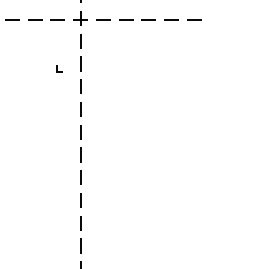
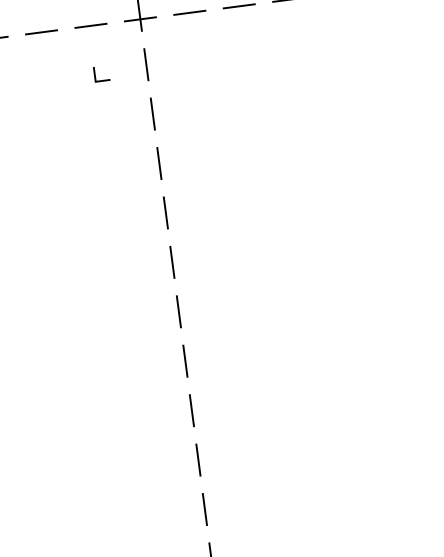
part: (59, 68) -> (100, 73), moved

